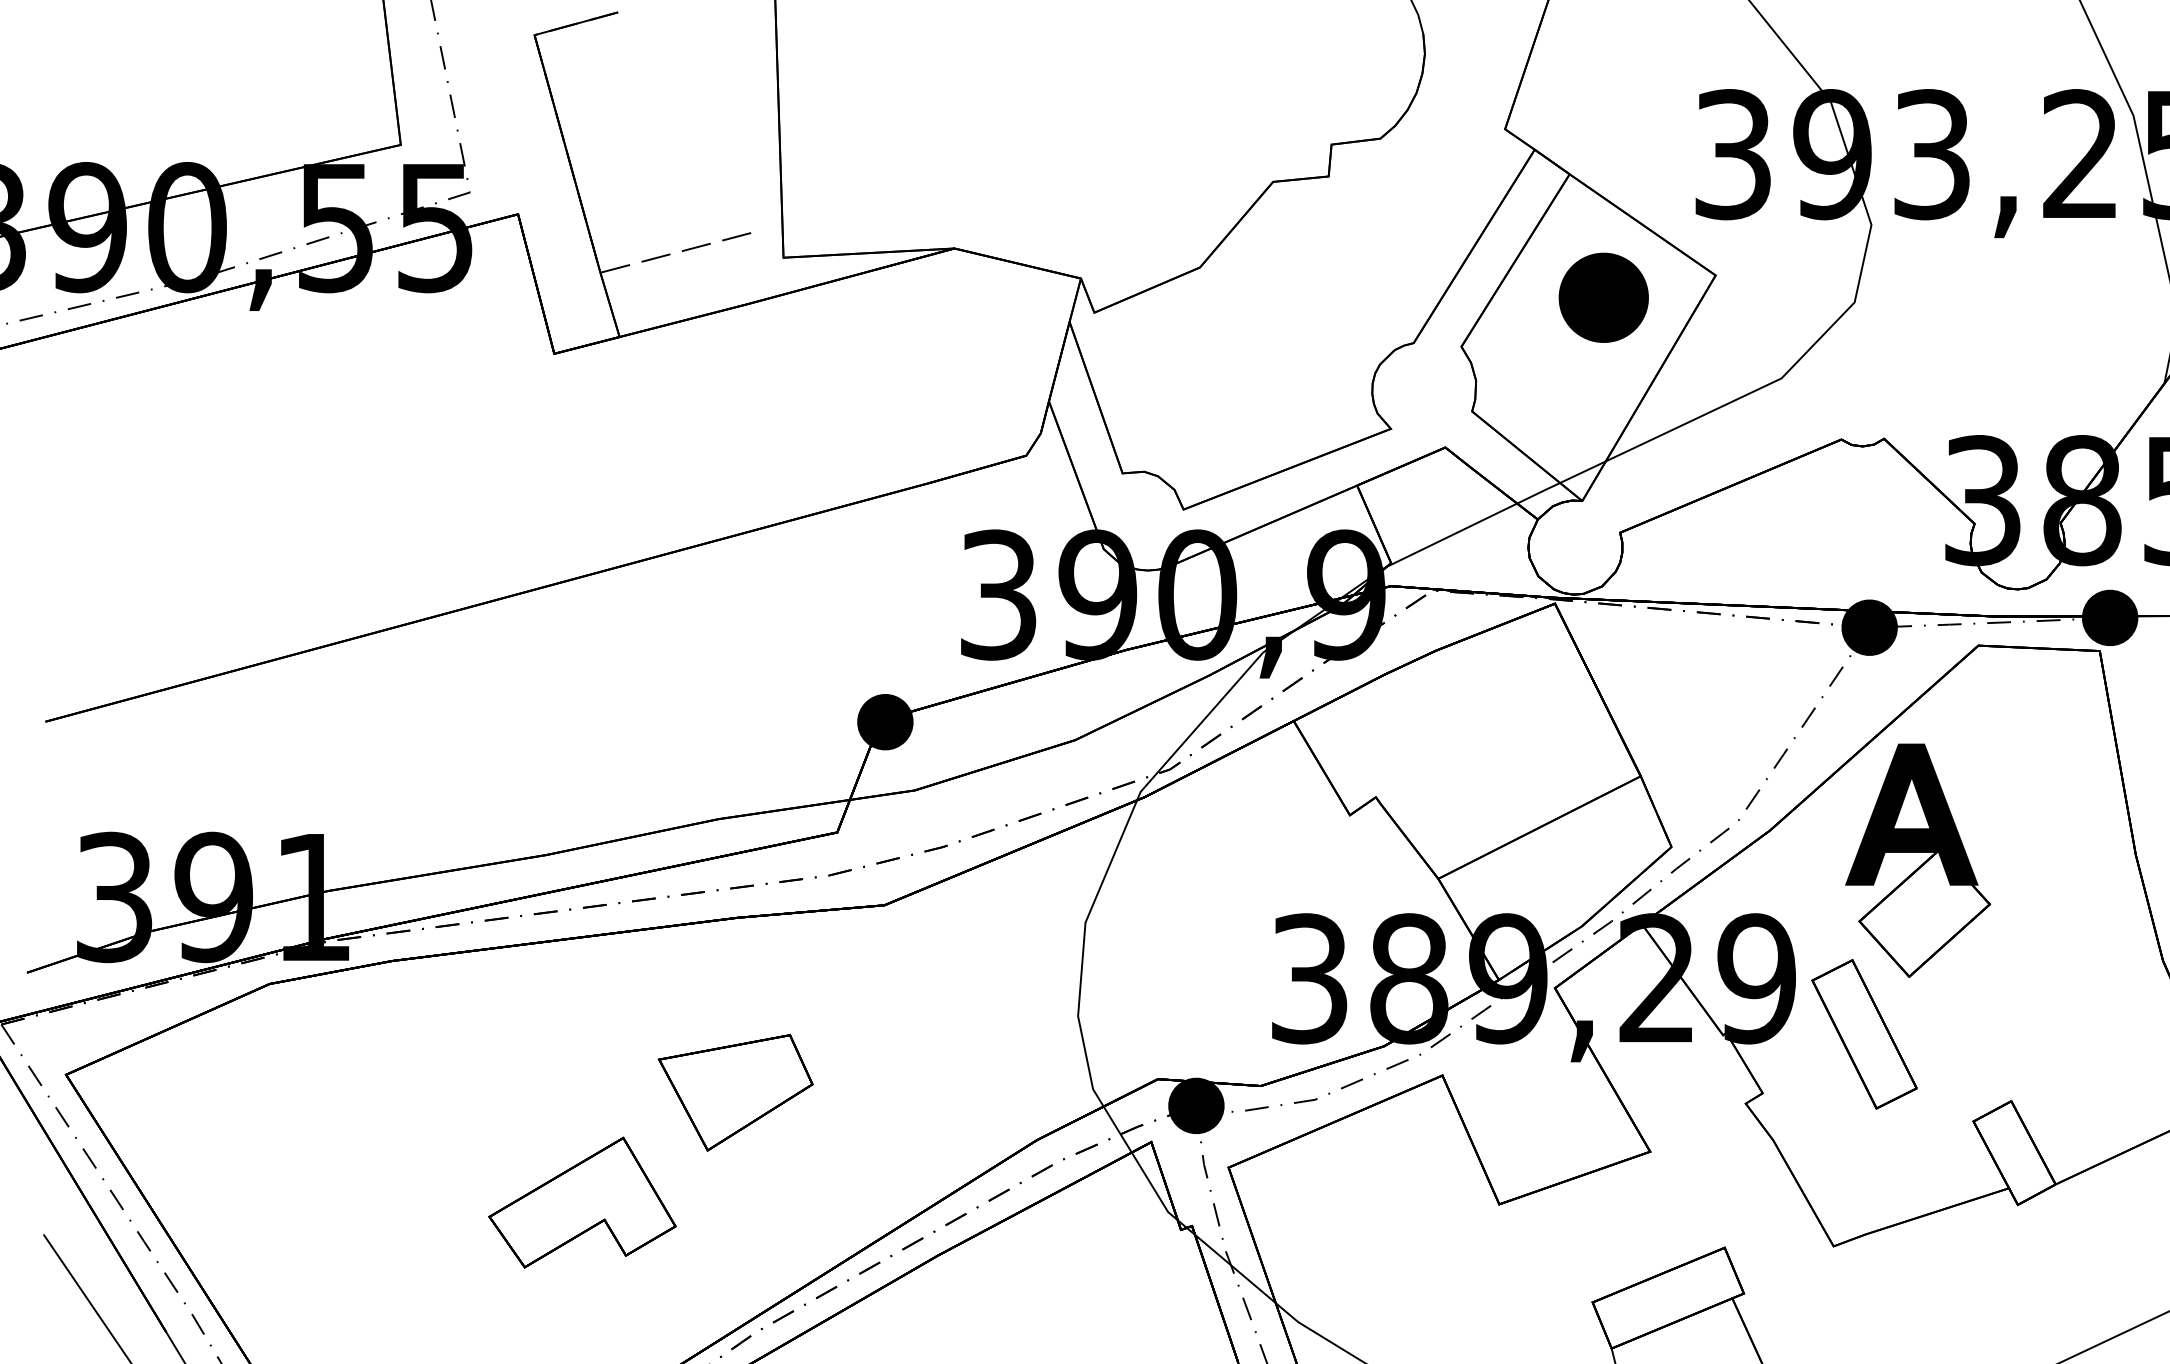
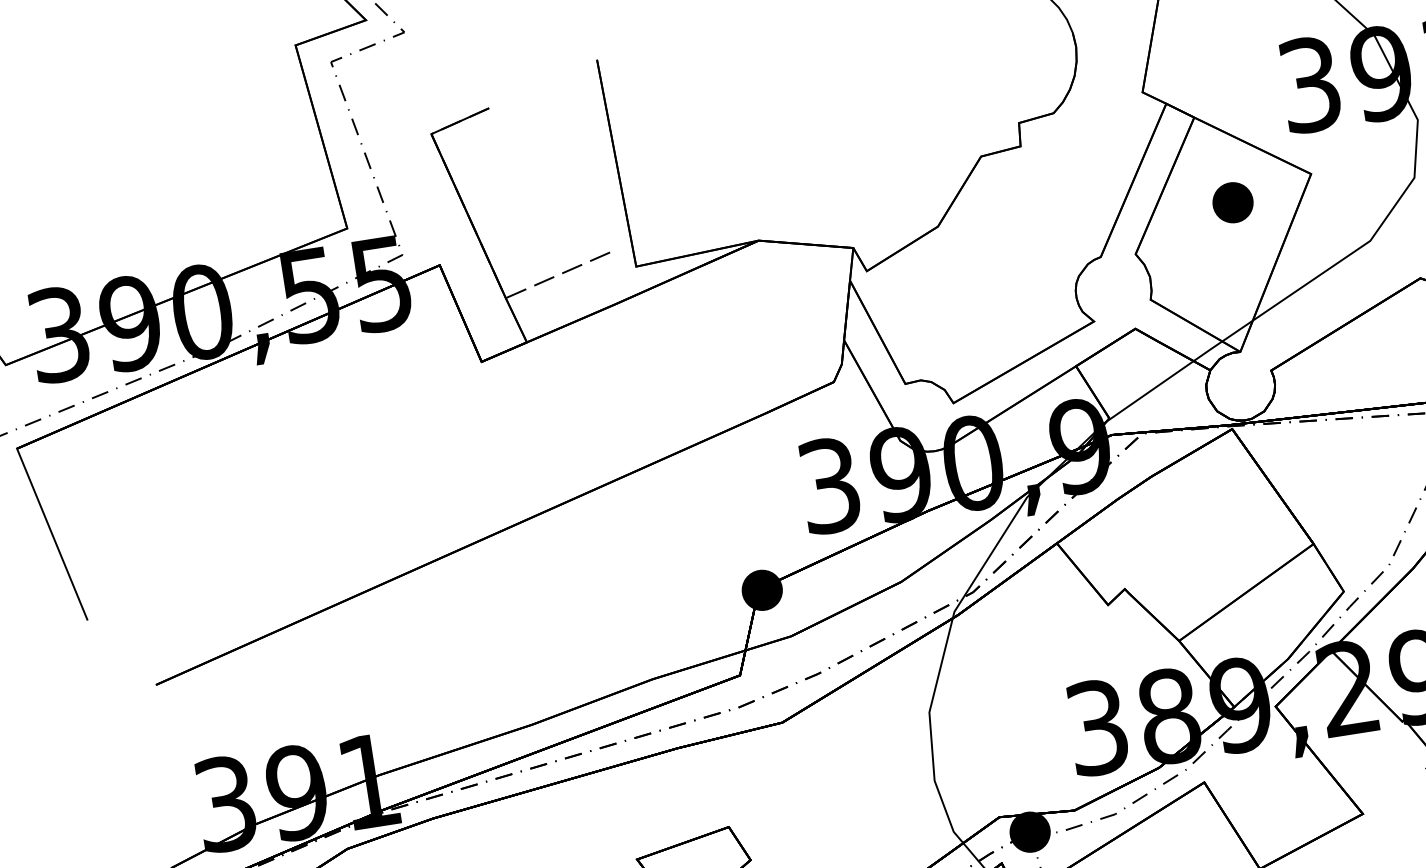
part: (1604, 297) -> (1233, 202), size x0.62

